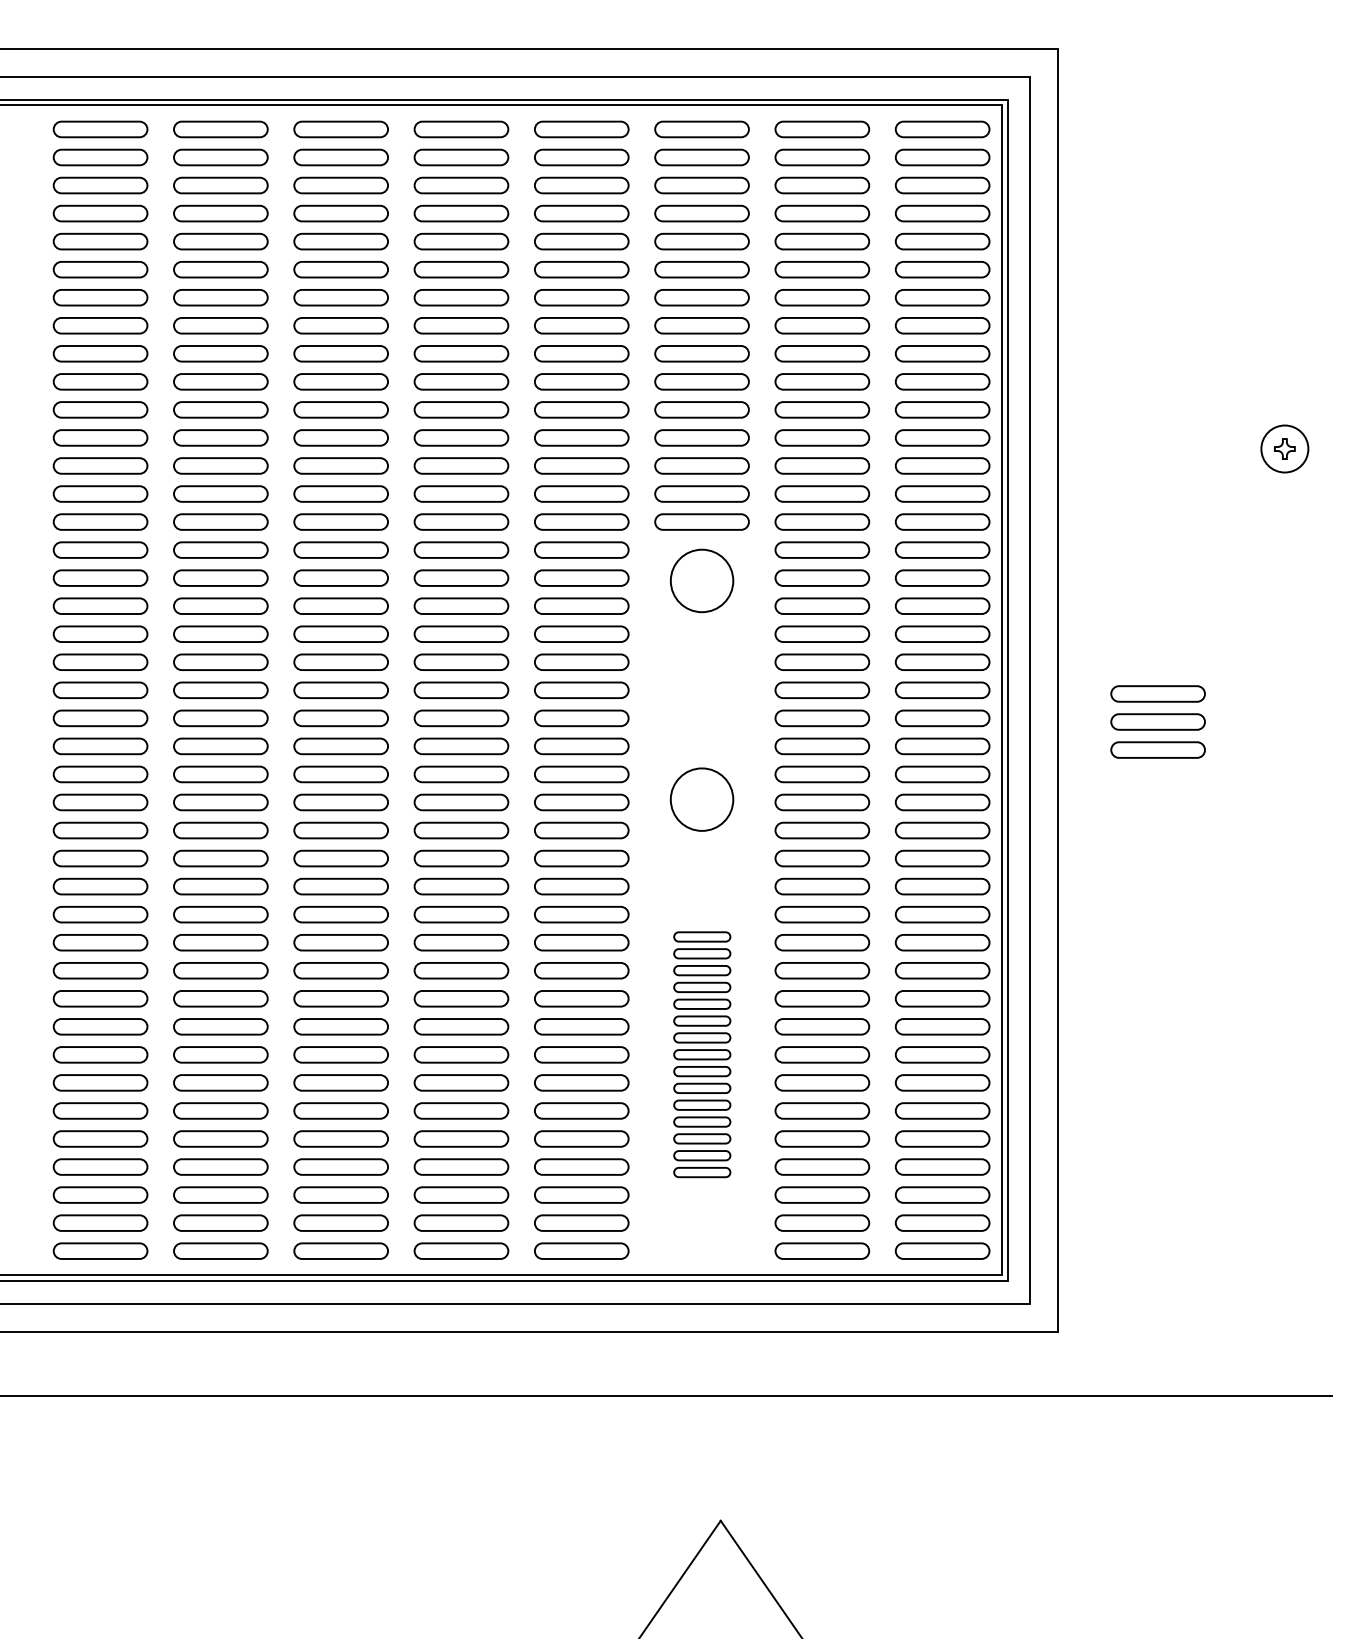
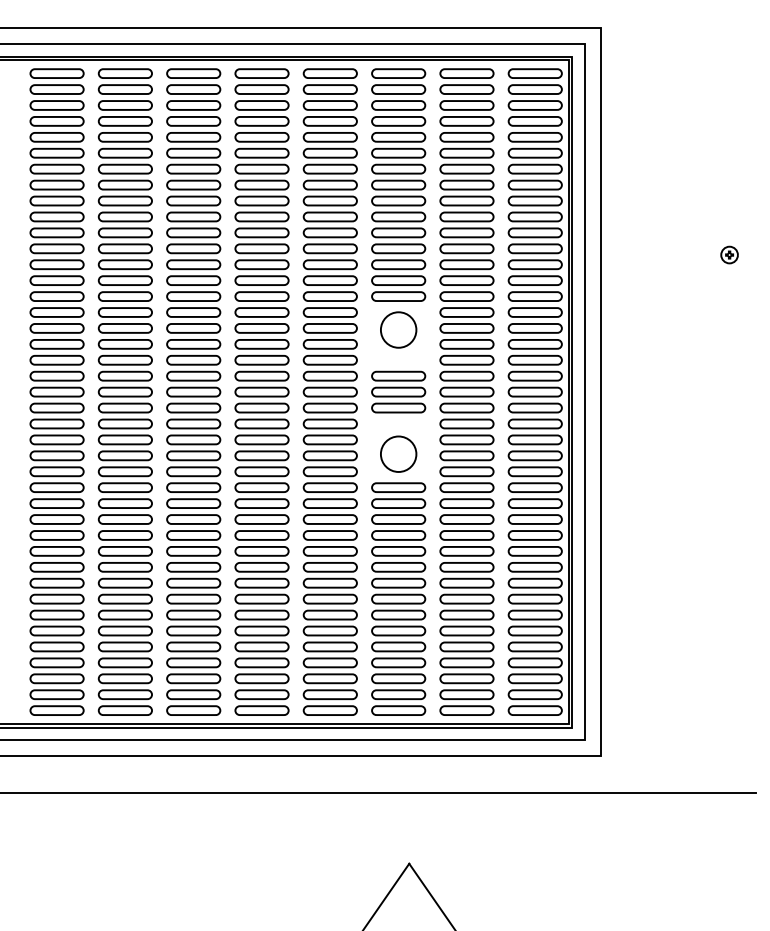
part: (1284, 447) -> (729, 254), size x0.62
part: (1157, 720) -> (398, 391), moved
part: (701, 1053) -> (398, 598), size x1.67

